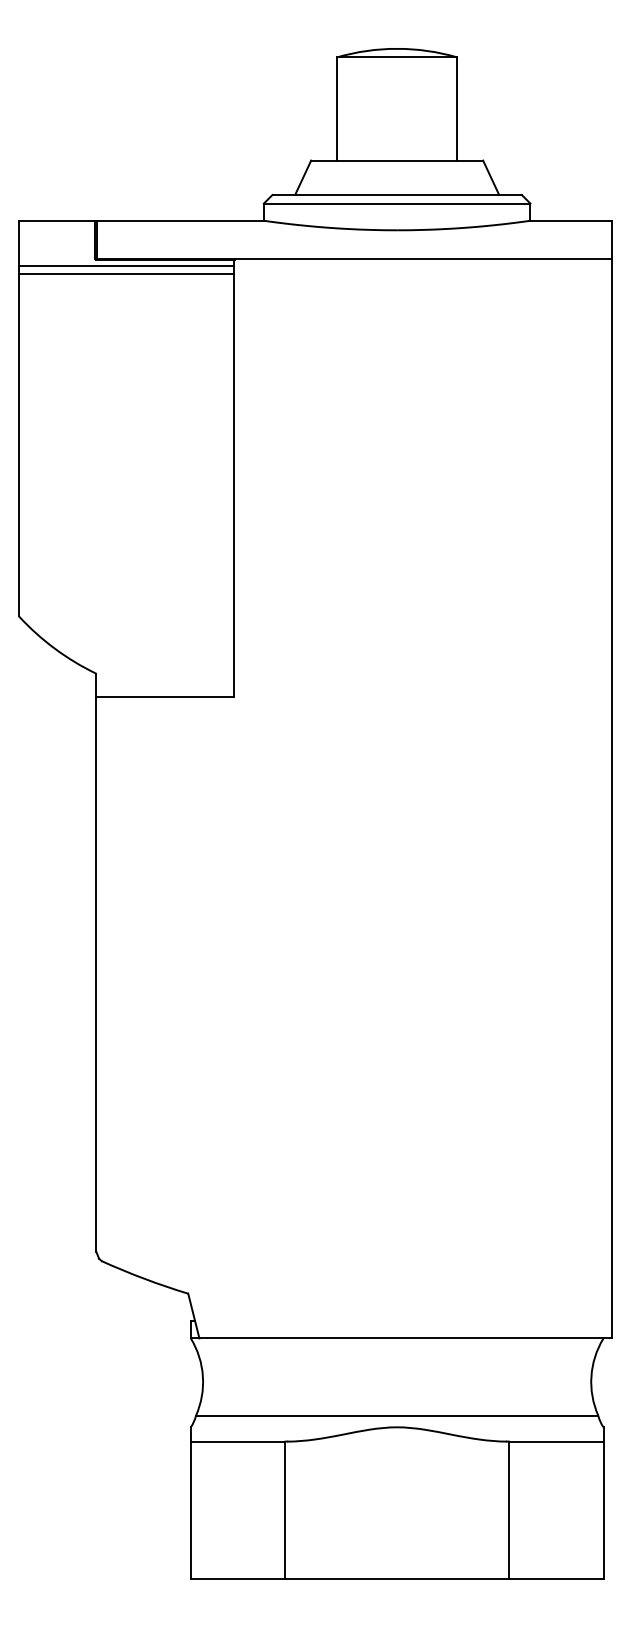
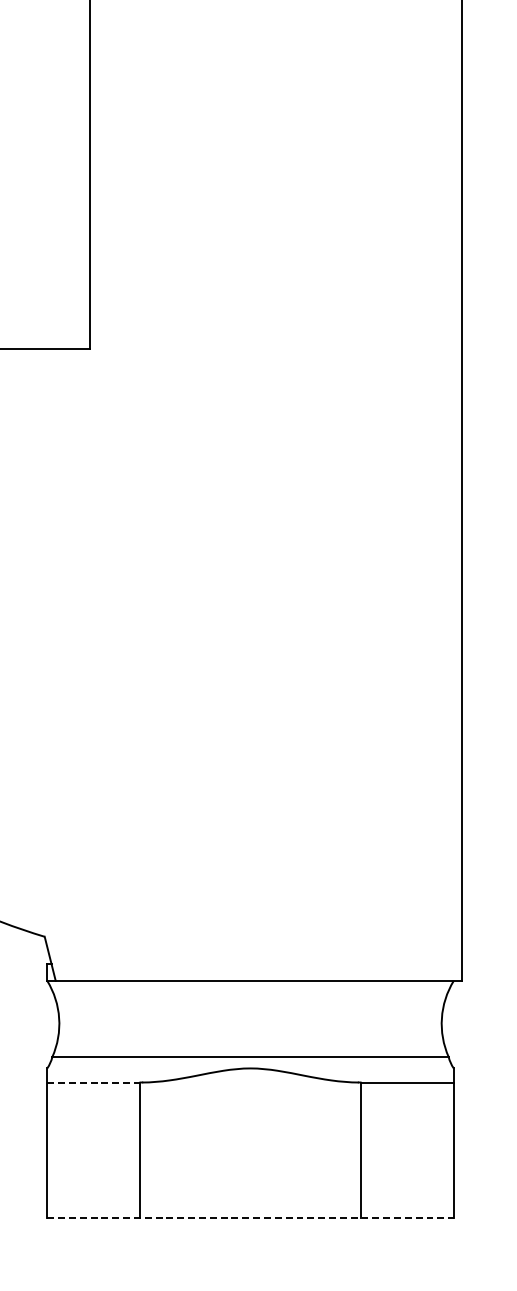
line: (238, 1441) -> (94, 1082), solid -> dashed
line: (397, 1579) -> (250, 1218), solid -> dashed

